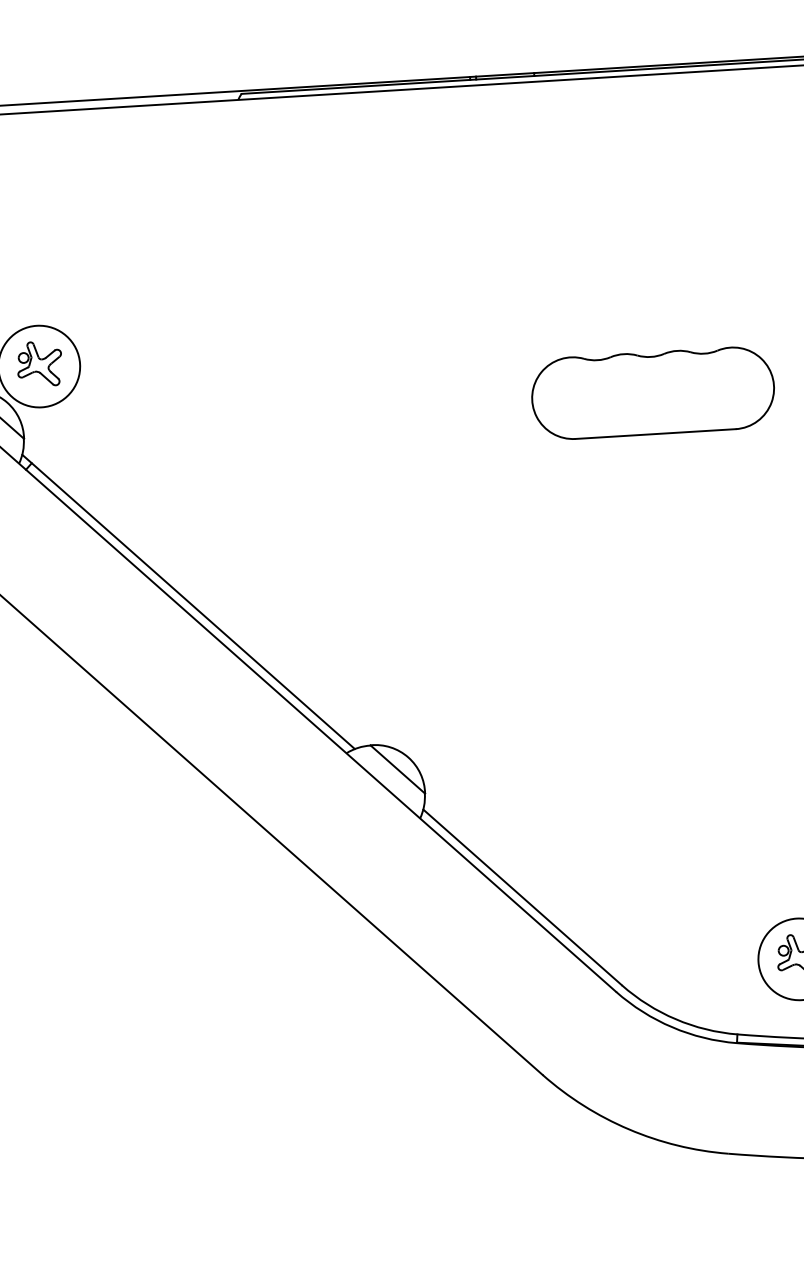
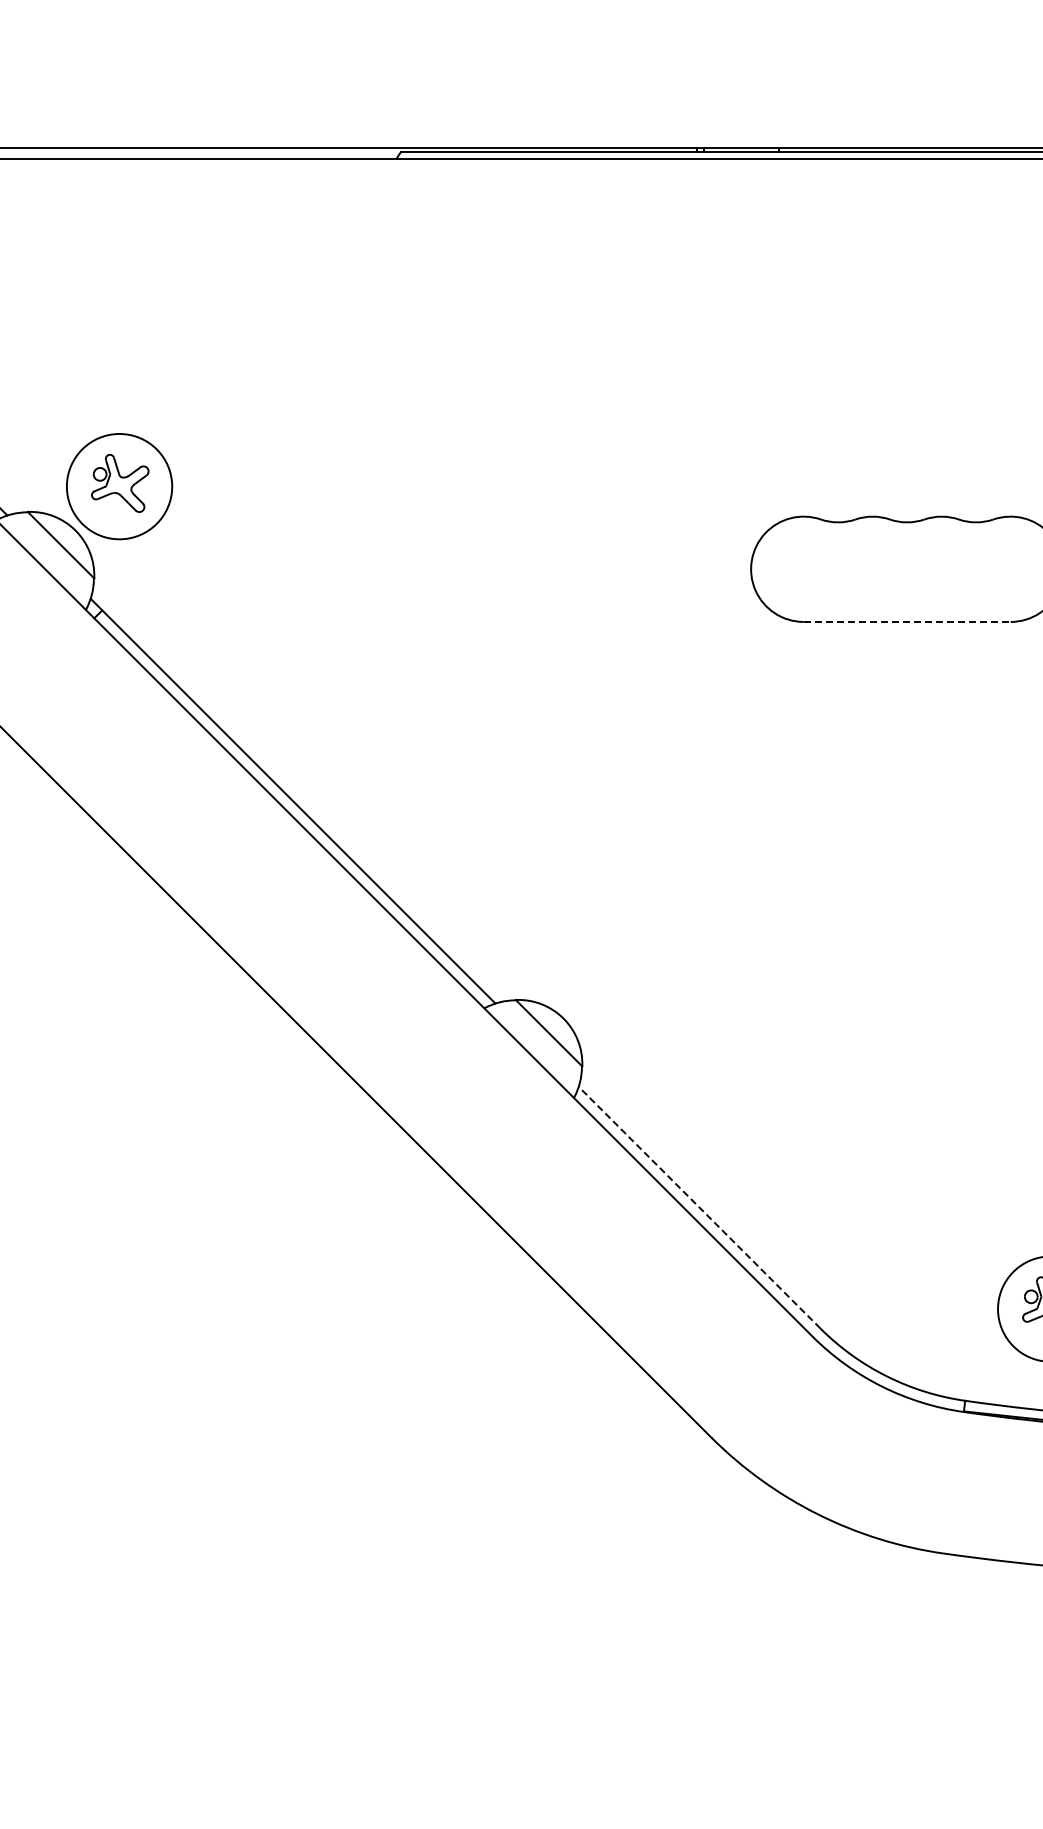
line: (655, 433) -> (907, 621), solid -> dashed
line: (522, 897) -> (699, 1207), solid -> dashed

